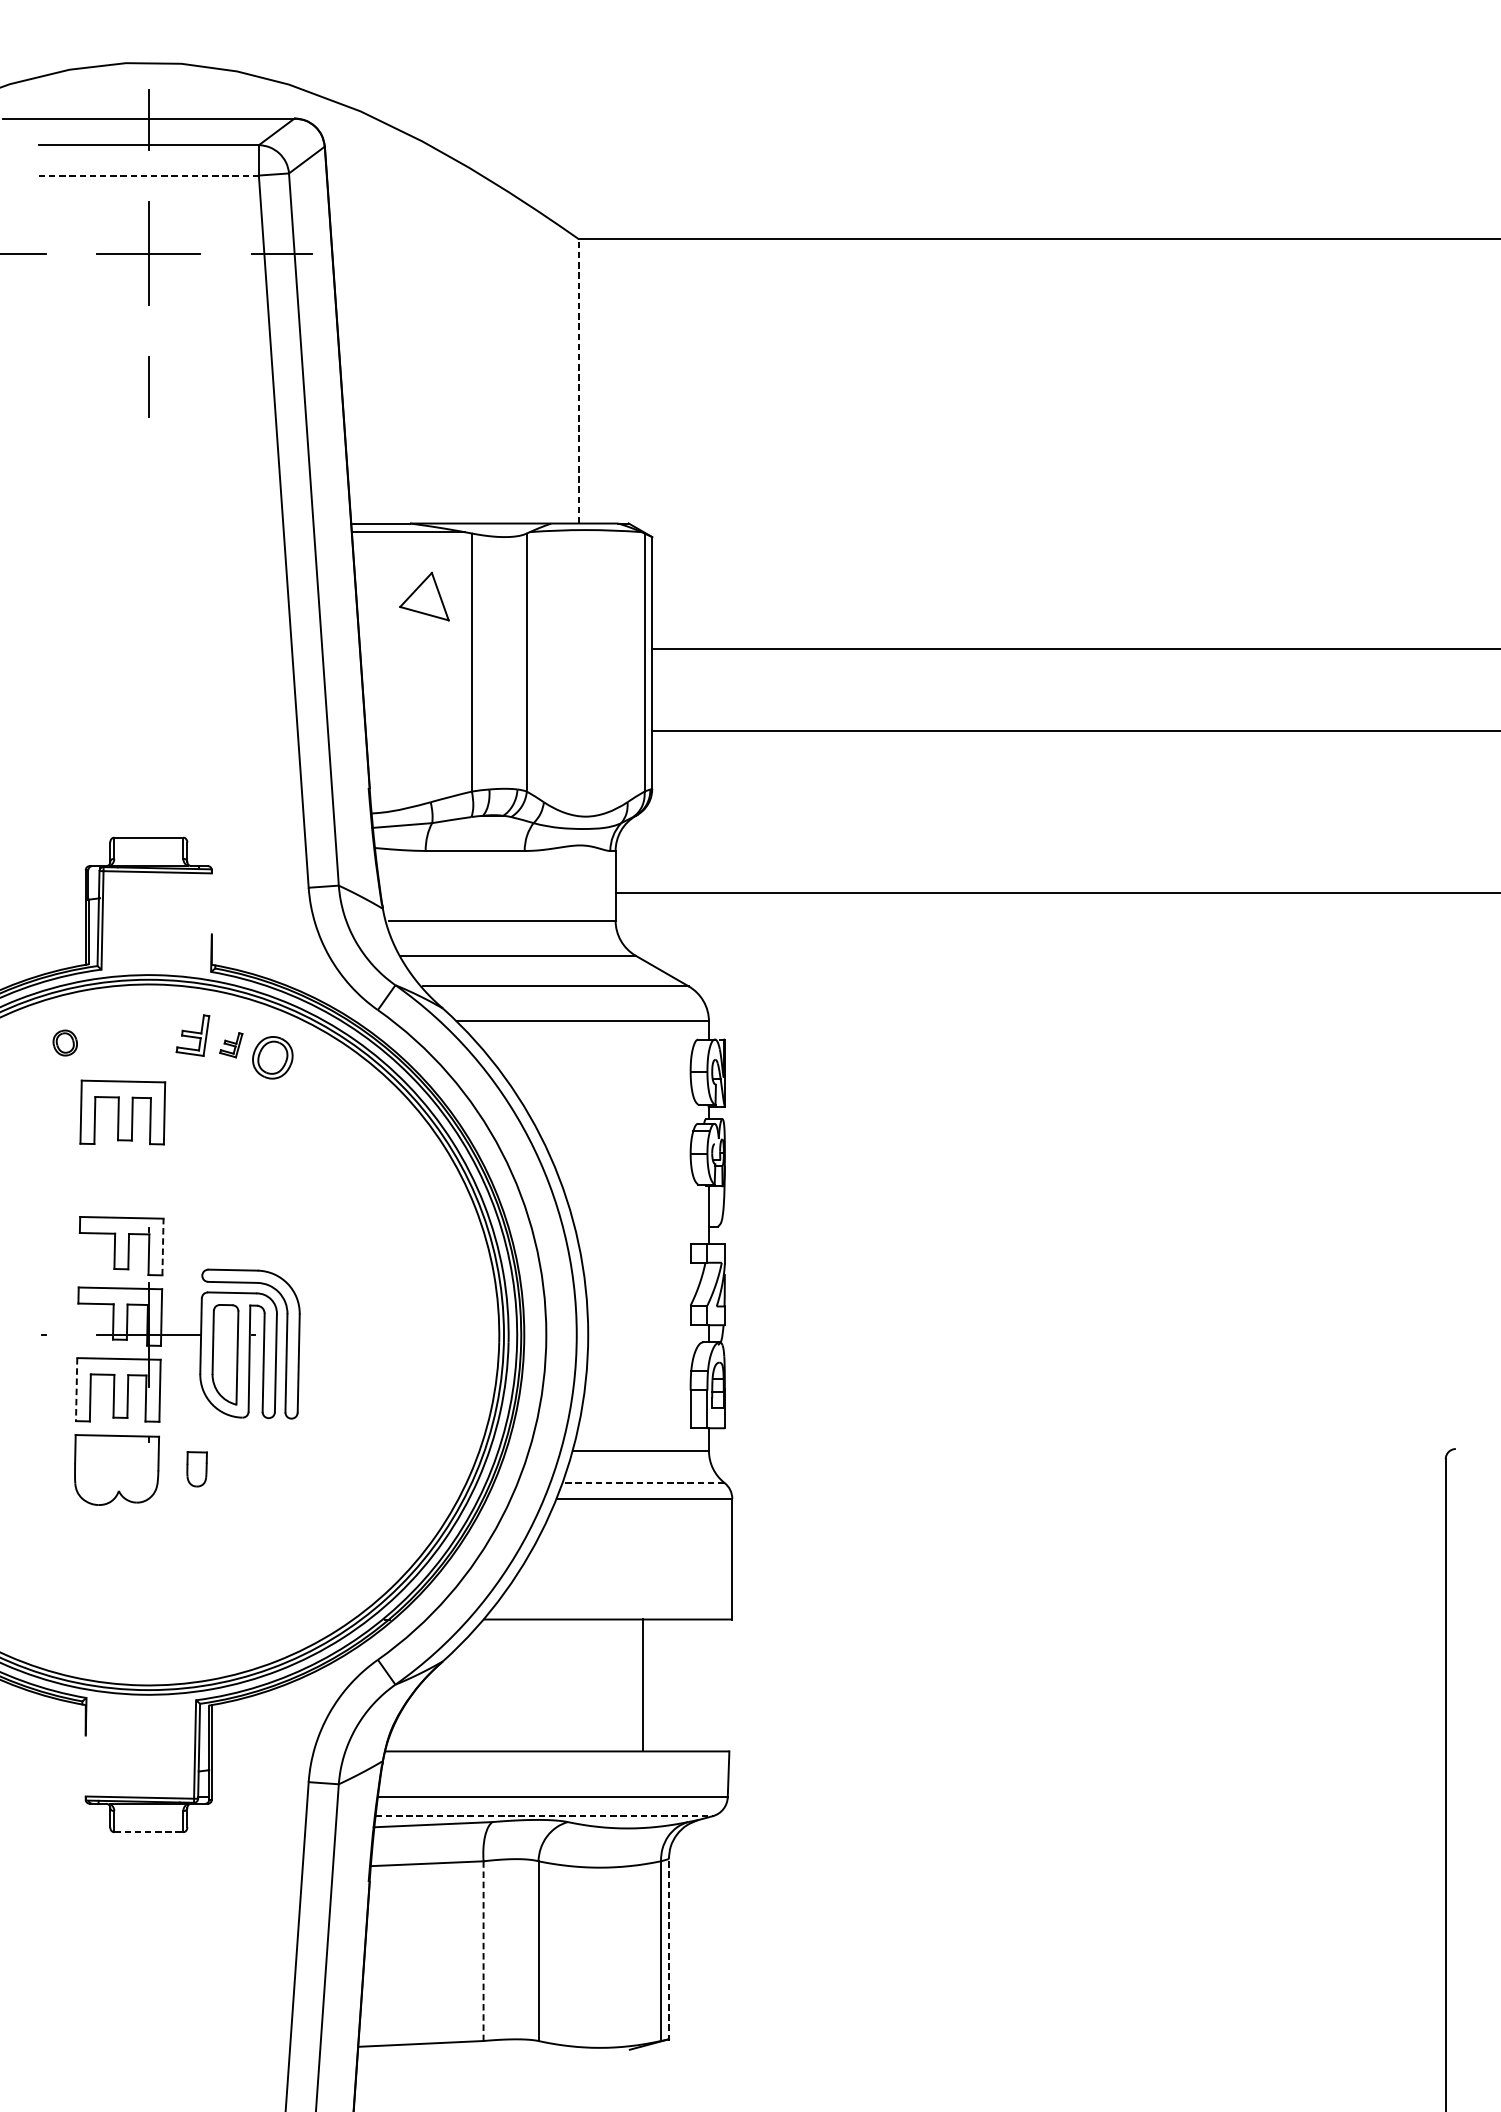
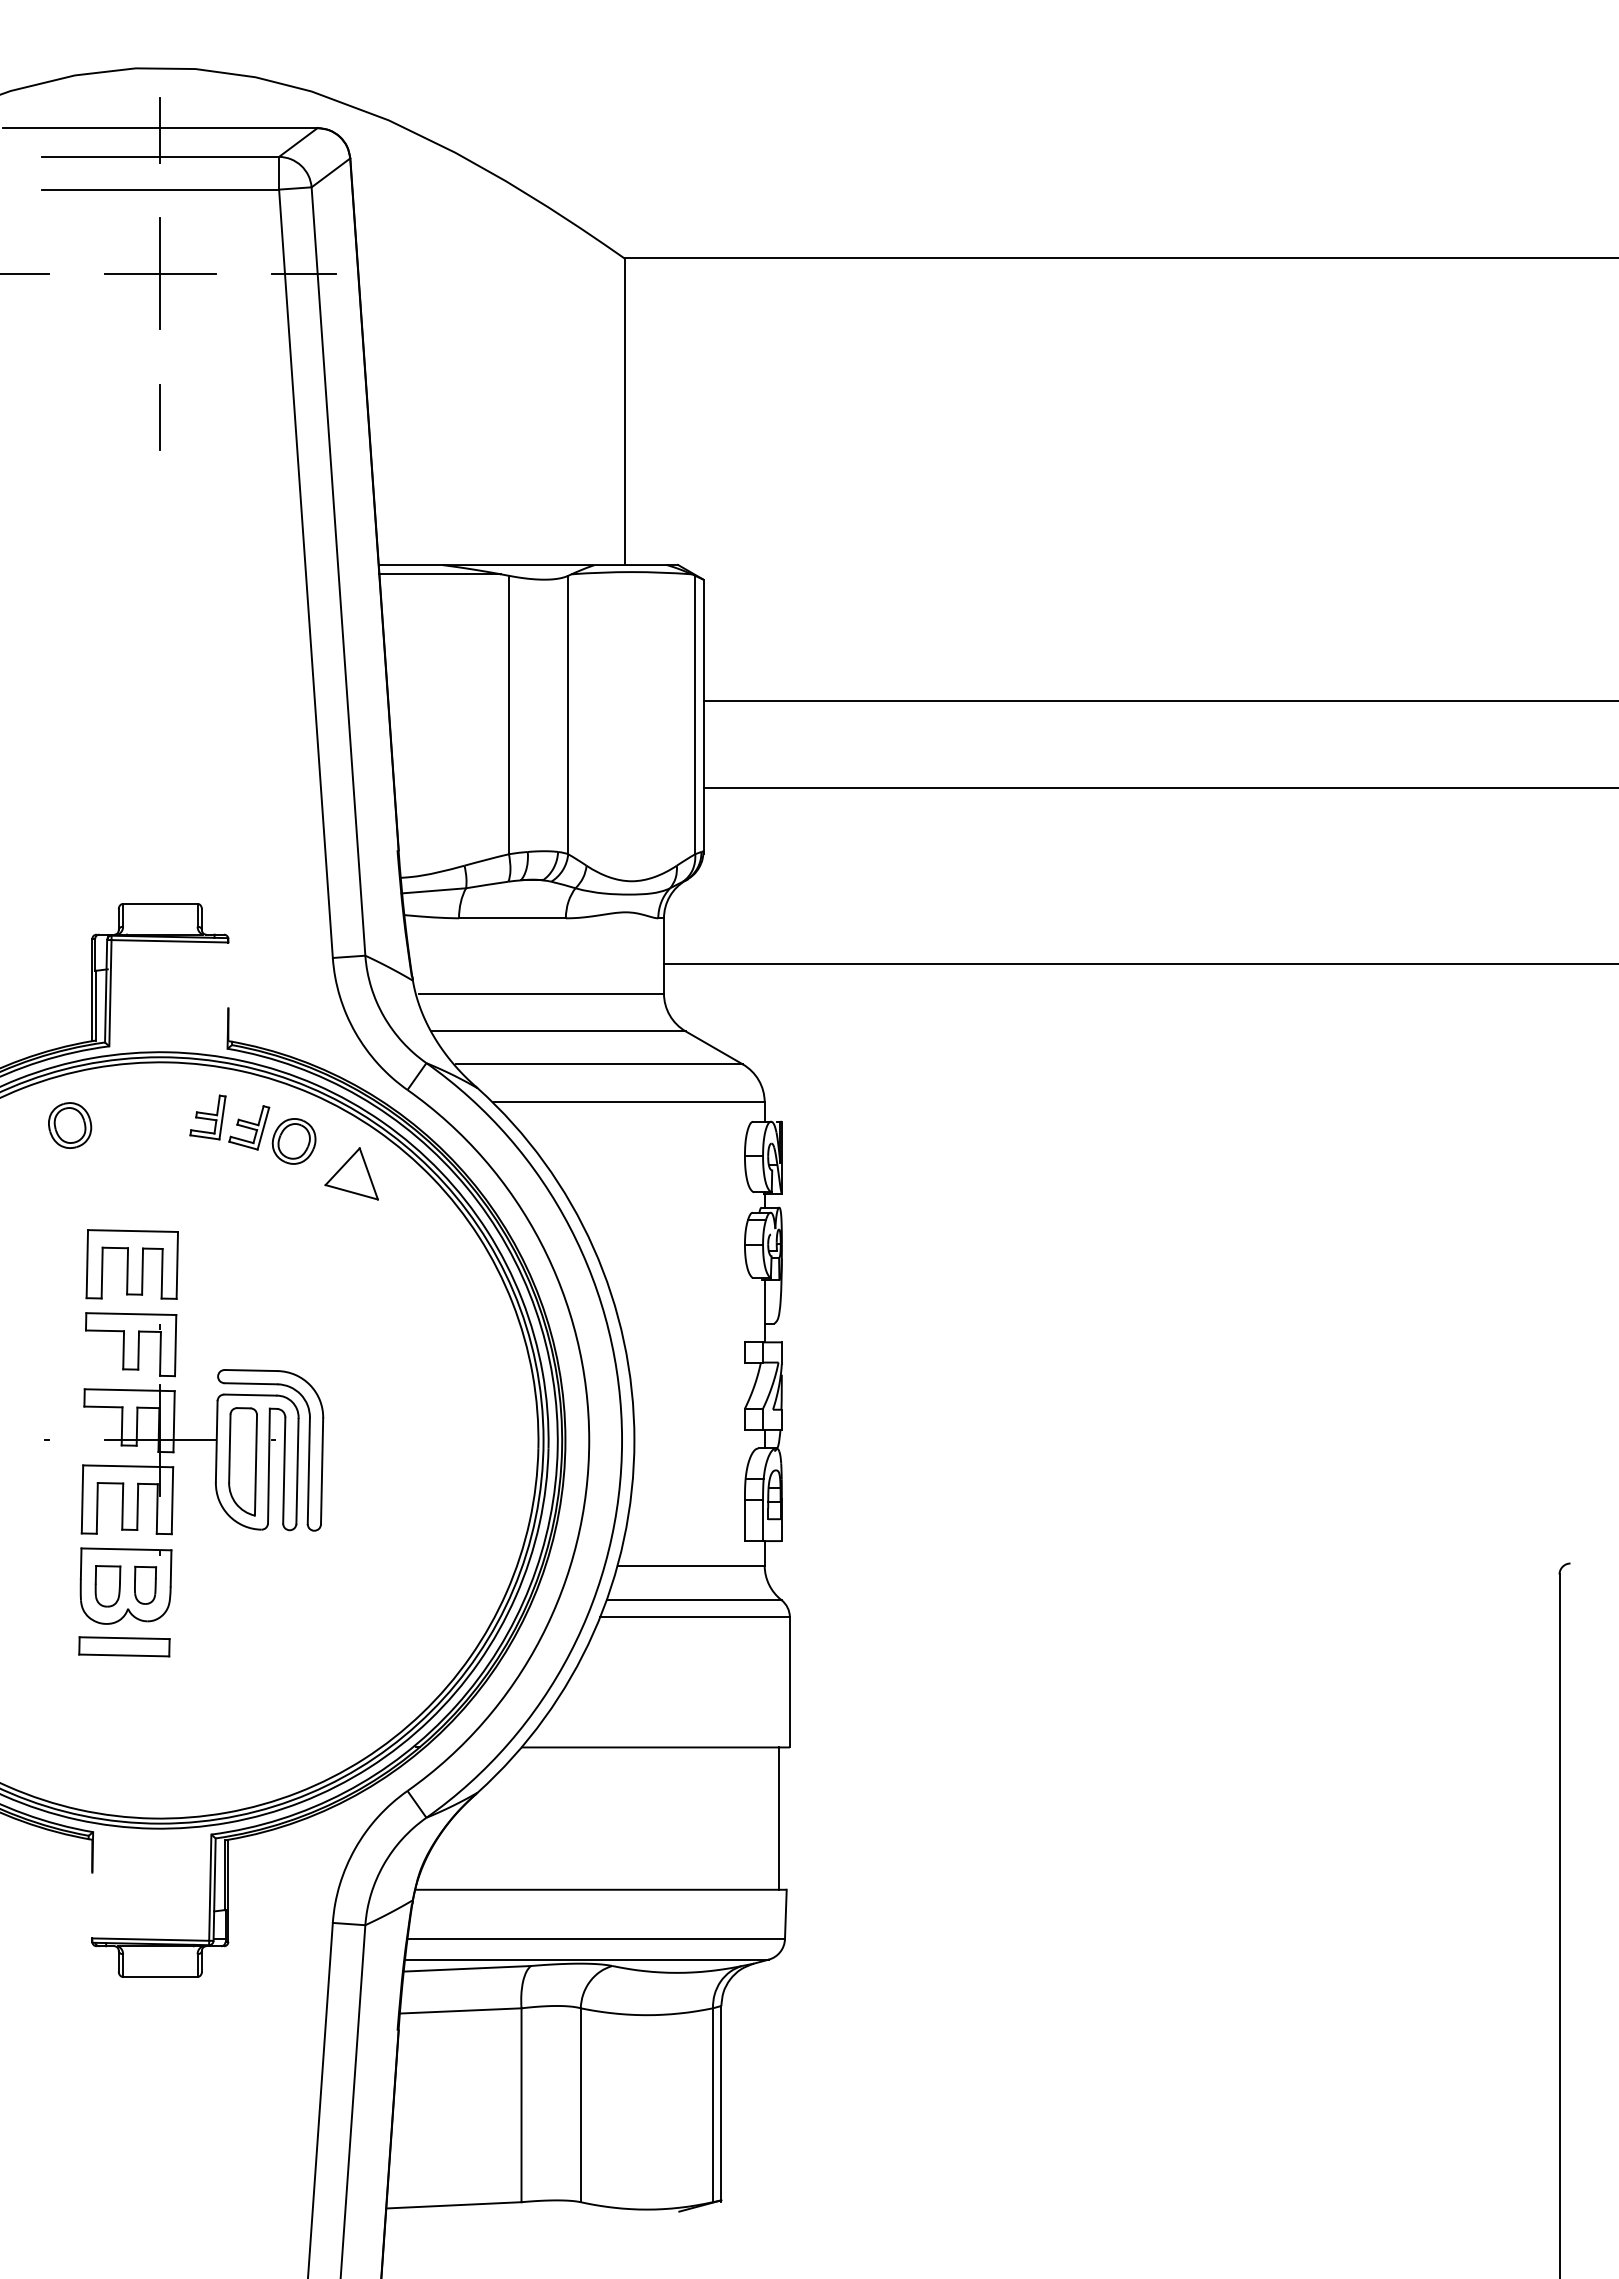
line: (148, 175) -> (160, 189), dashed -> solid
line: (579, 381) -> (624, 411), dashed -> solid
part: (424, 596) -> (351, 1173), moved
part: (65, 1043) -> (70, 1125), size x1.67
part: (231, 1044) -> (249, 1127), size x1.67
part: (122, 1112) -> (131, 1264), moved
line: (162, 1246) -> (175, 1345), dashed -> solid
line: (76, 1389) -> (82, 1499), dashed -> solid
part: (197, 1468) -> (145, 1584), moved
part: (99, 1470) -> (107, 1586), added
line: (642, 1483) -> (693, 1600), dashed -> solid
part: (115, 1525) -> (124, 1646), added
line: (642, 1685) -> (778, 1818), moved
line: (543, 1816) -> (586, 1959), dashed -> solid
line: (148, 1831) -> (160, 1976), dashed -> solid
line: (668, 1949) -> (721, 2103), dashed -> solid
line: (483, 1951) -> (521, 2105), dashed -> solid

